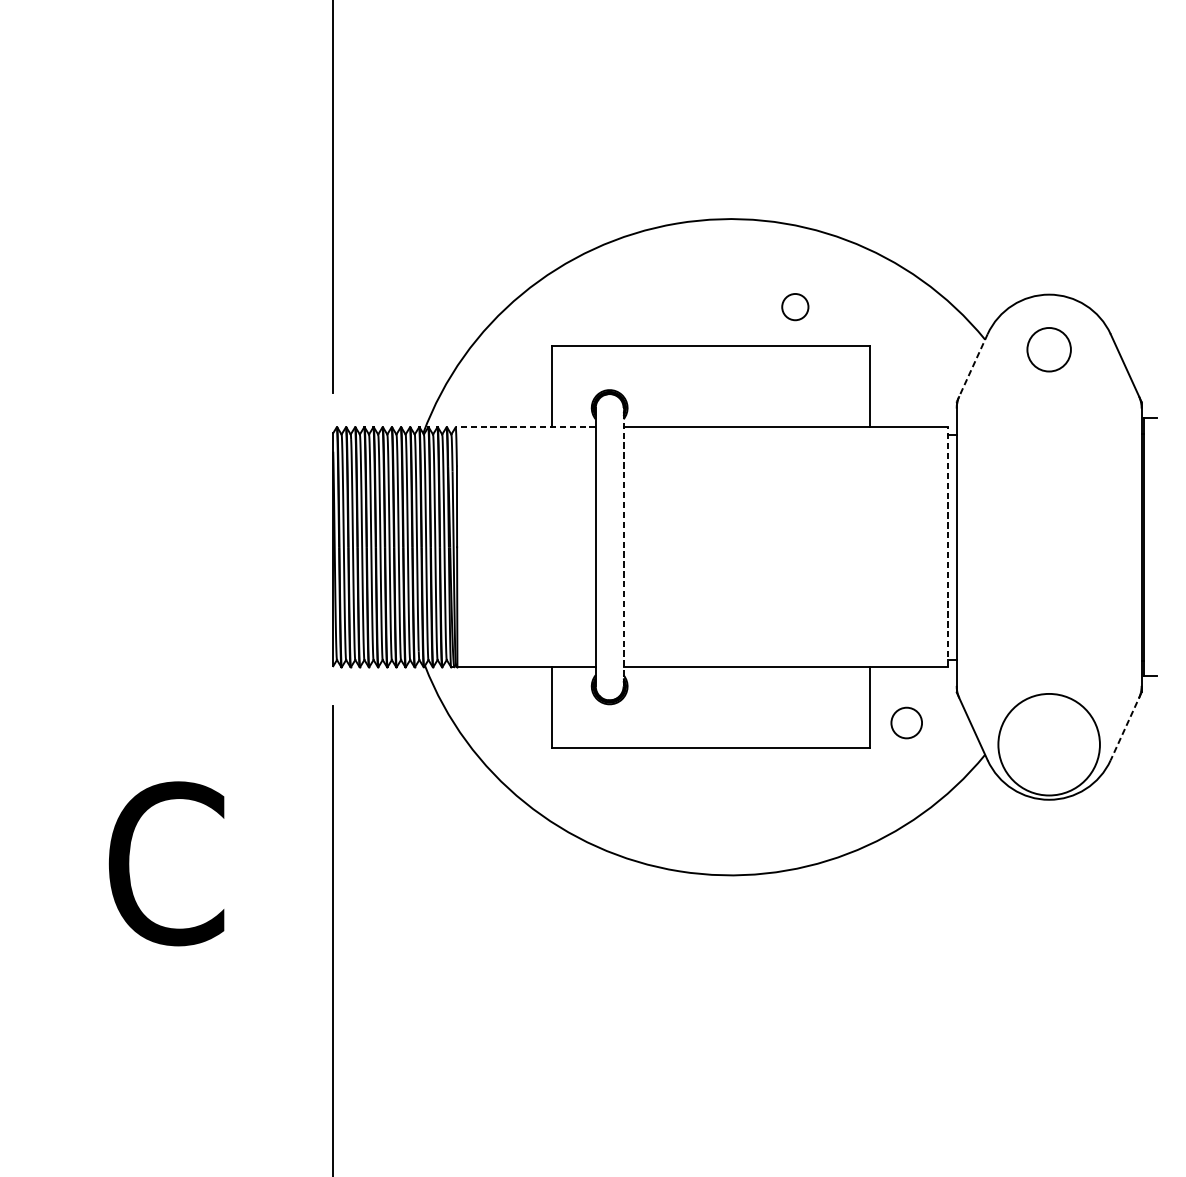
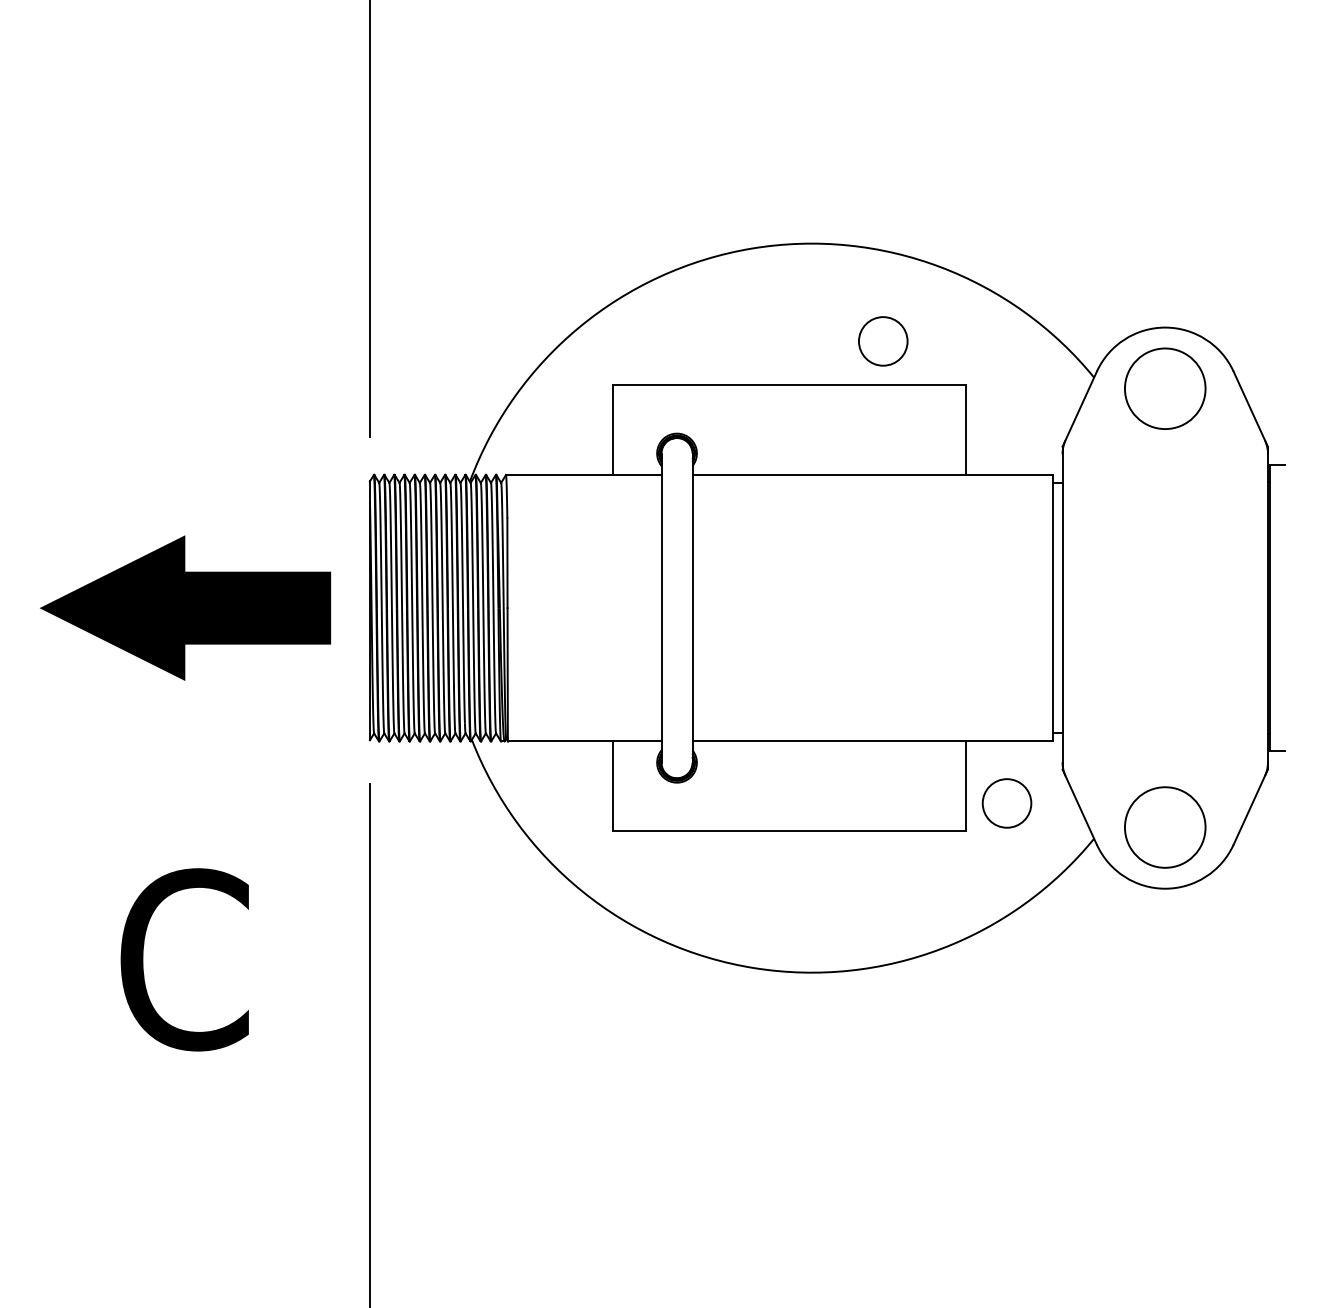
circle: (794, 307) -> (882, 341), size x1.67
circle: (1048, 349) -> (1164, 388), size x1.67
line: (971, 368) -> (1079, 409), dashed -> solid
line: (525, 426) -> (583, 474), dashed -> solid
part: (167, 546) -> (185, 607), added
line: (947, 546) -> (1052, 607), dashed -> solid
line: (623, 547) -> (692, 608), dashed -> solid
circle: (906, 723) -> (1006, 803), size x1.43
line: (1125, 726) -> (1250, 807), dashed -> solid
circle: (1048, 744) -> (1164, 827), size x0.71

